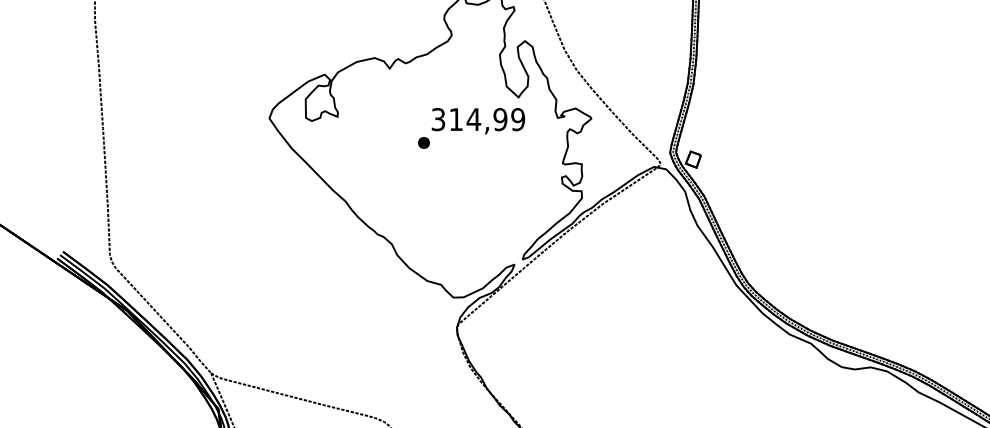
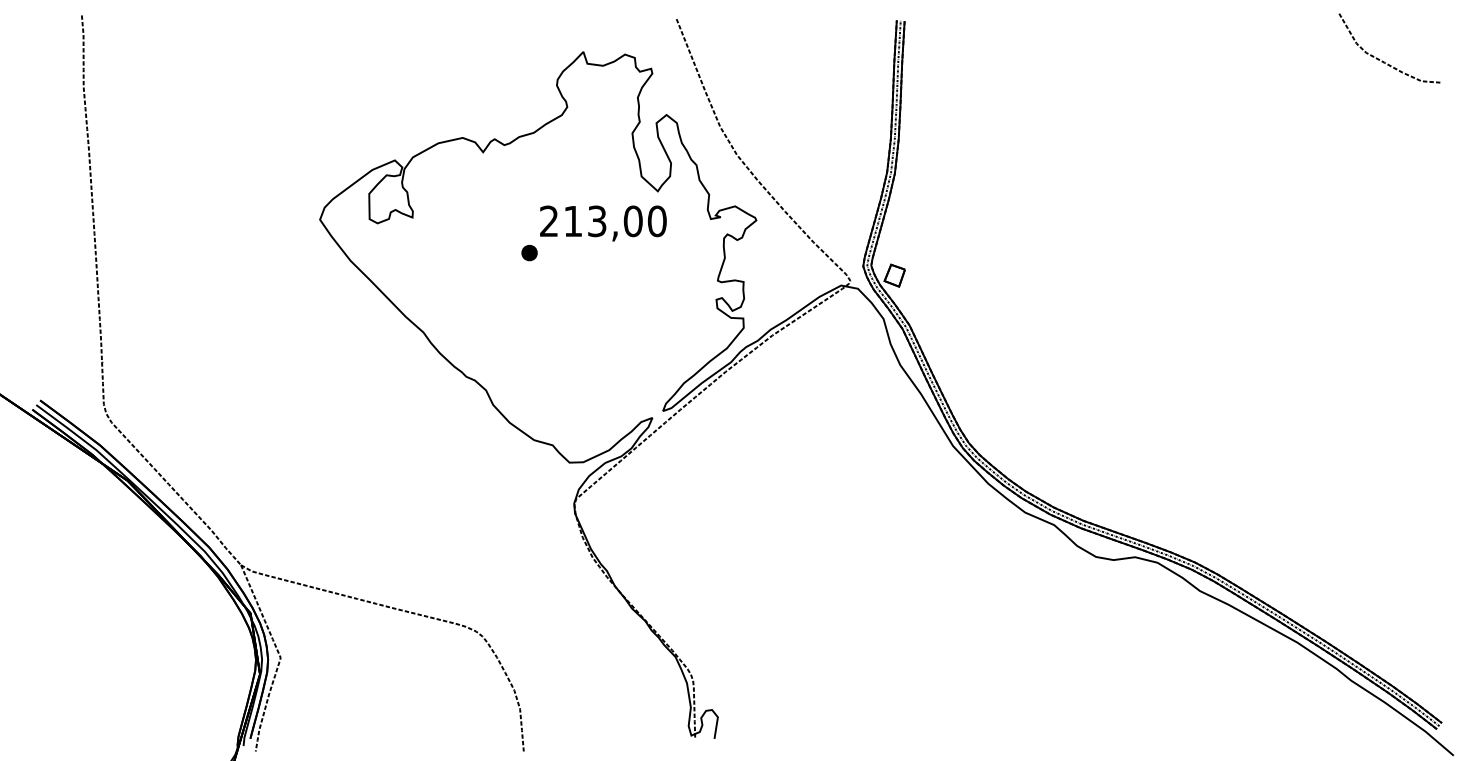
text: (478, 119) -> (603, 221), 314,99 -> 213,00

